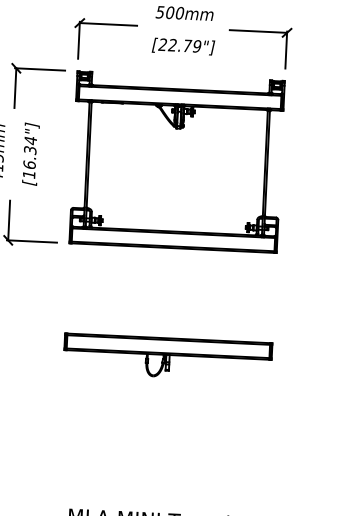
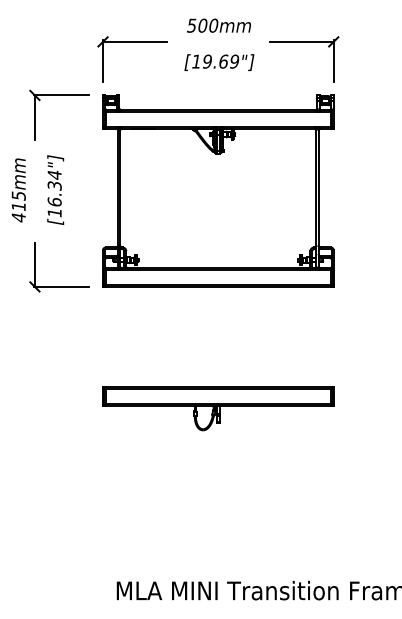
text: (174, 45) -> (209, 61), [22.79"] -> [19.69"]

